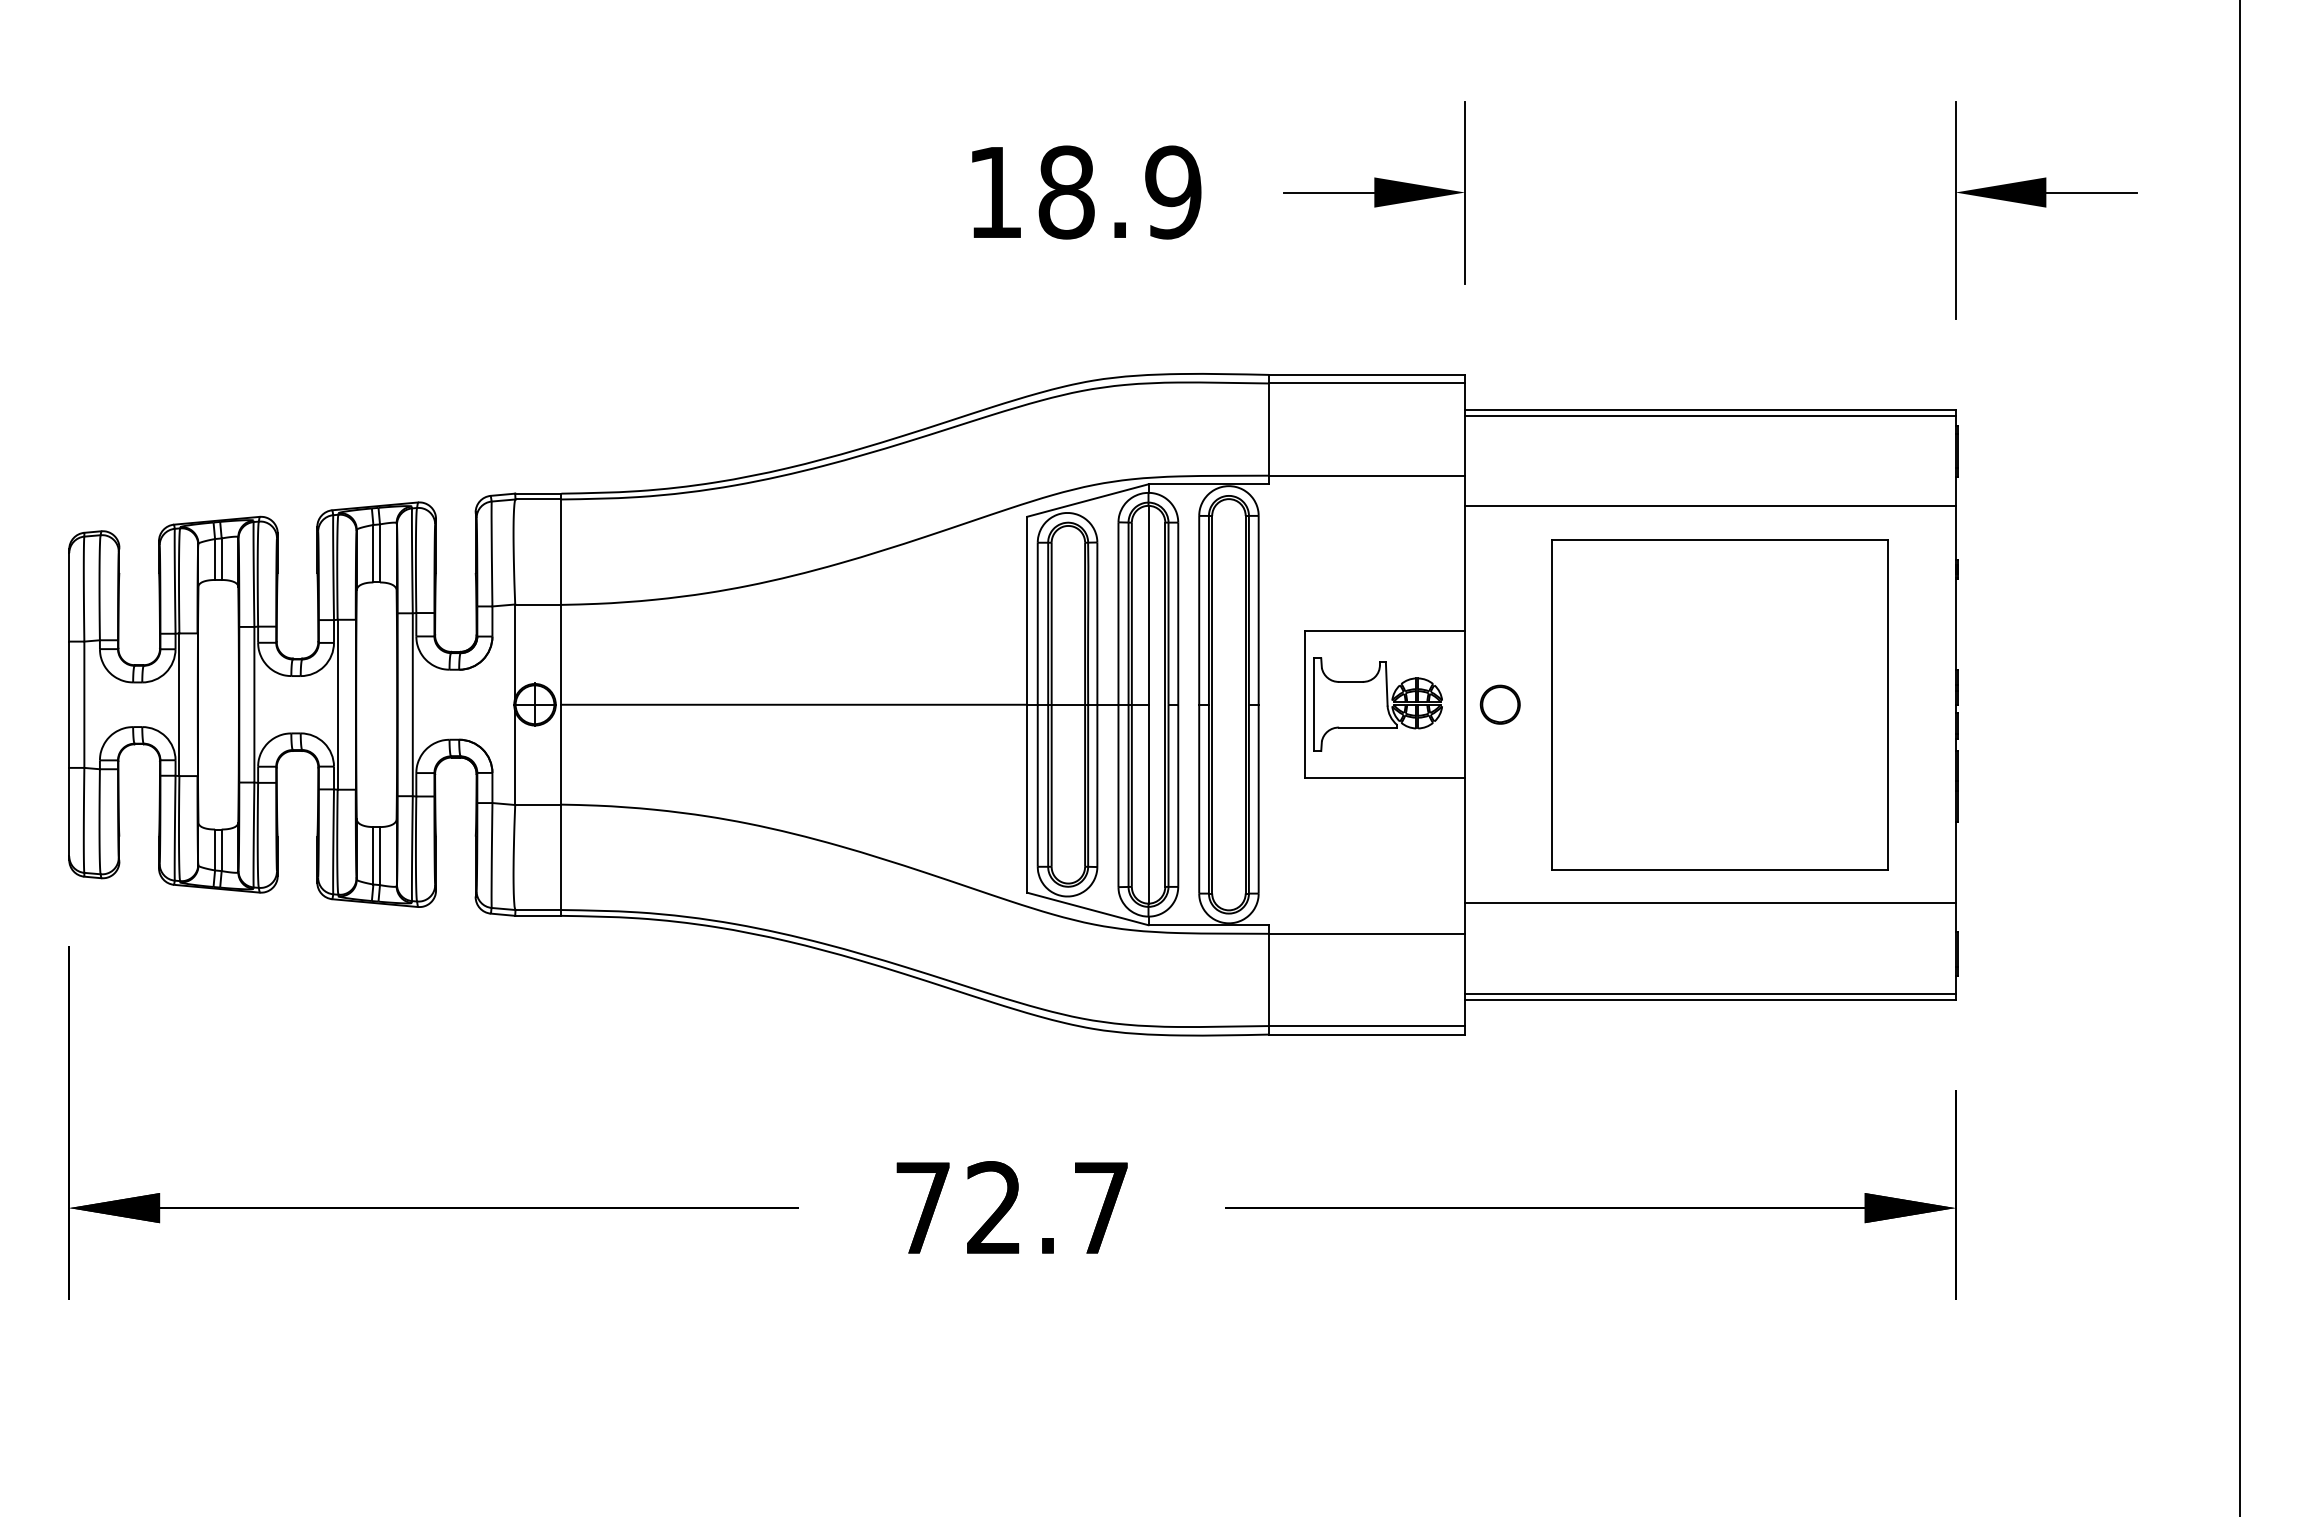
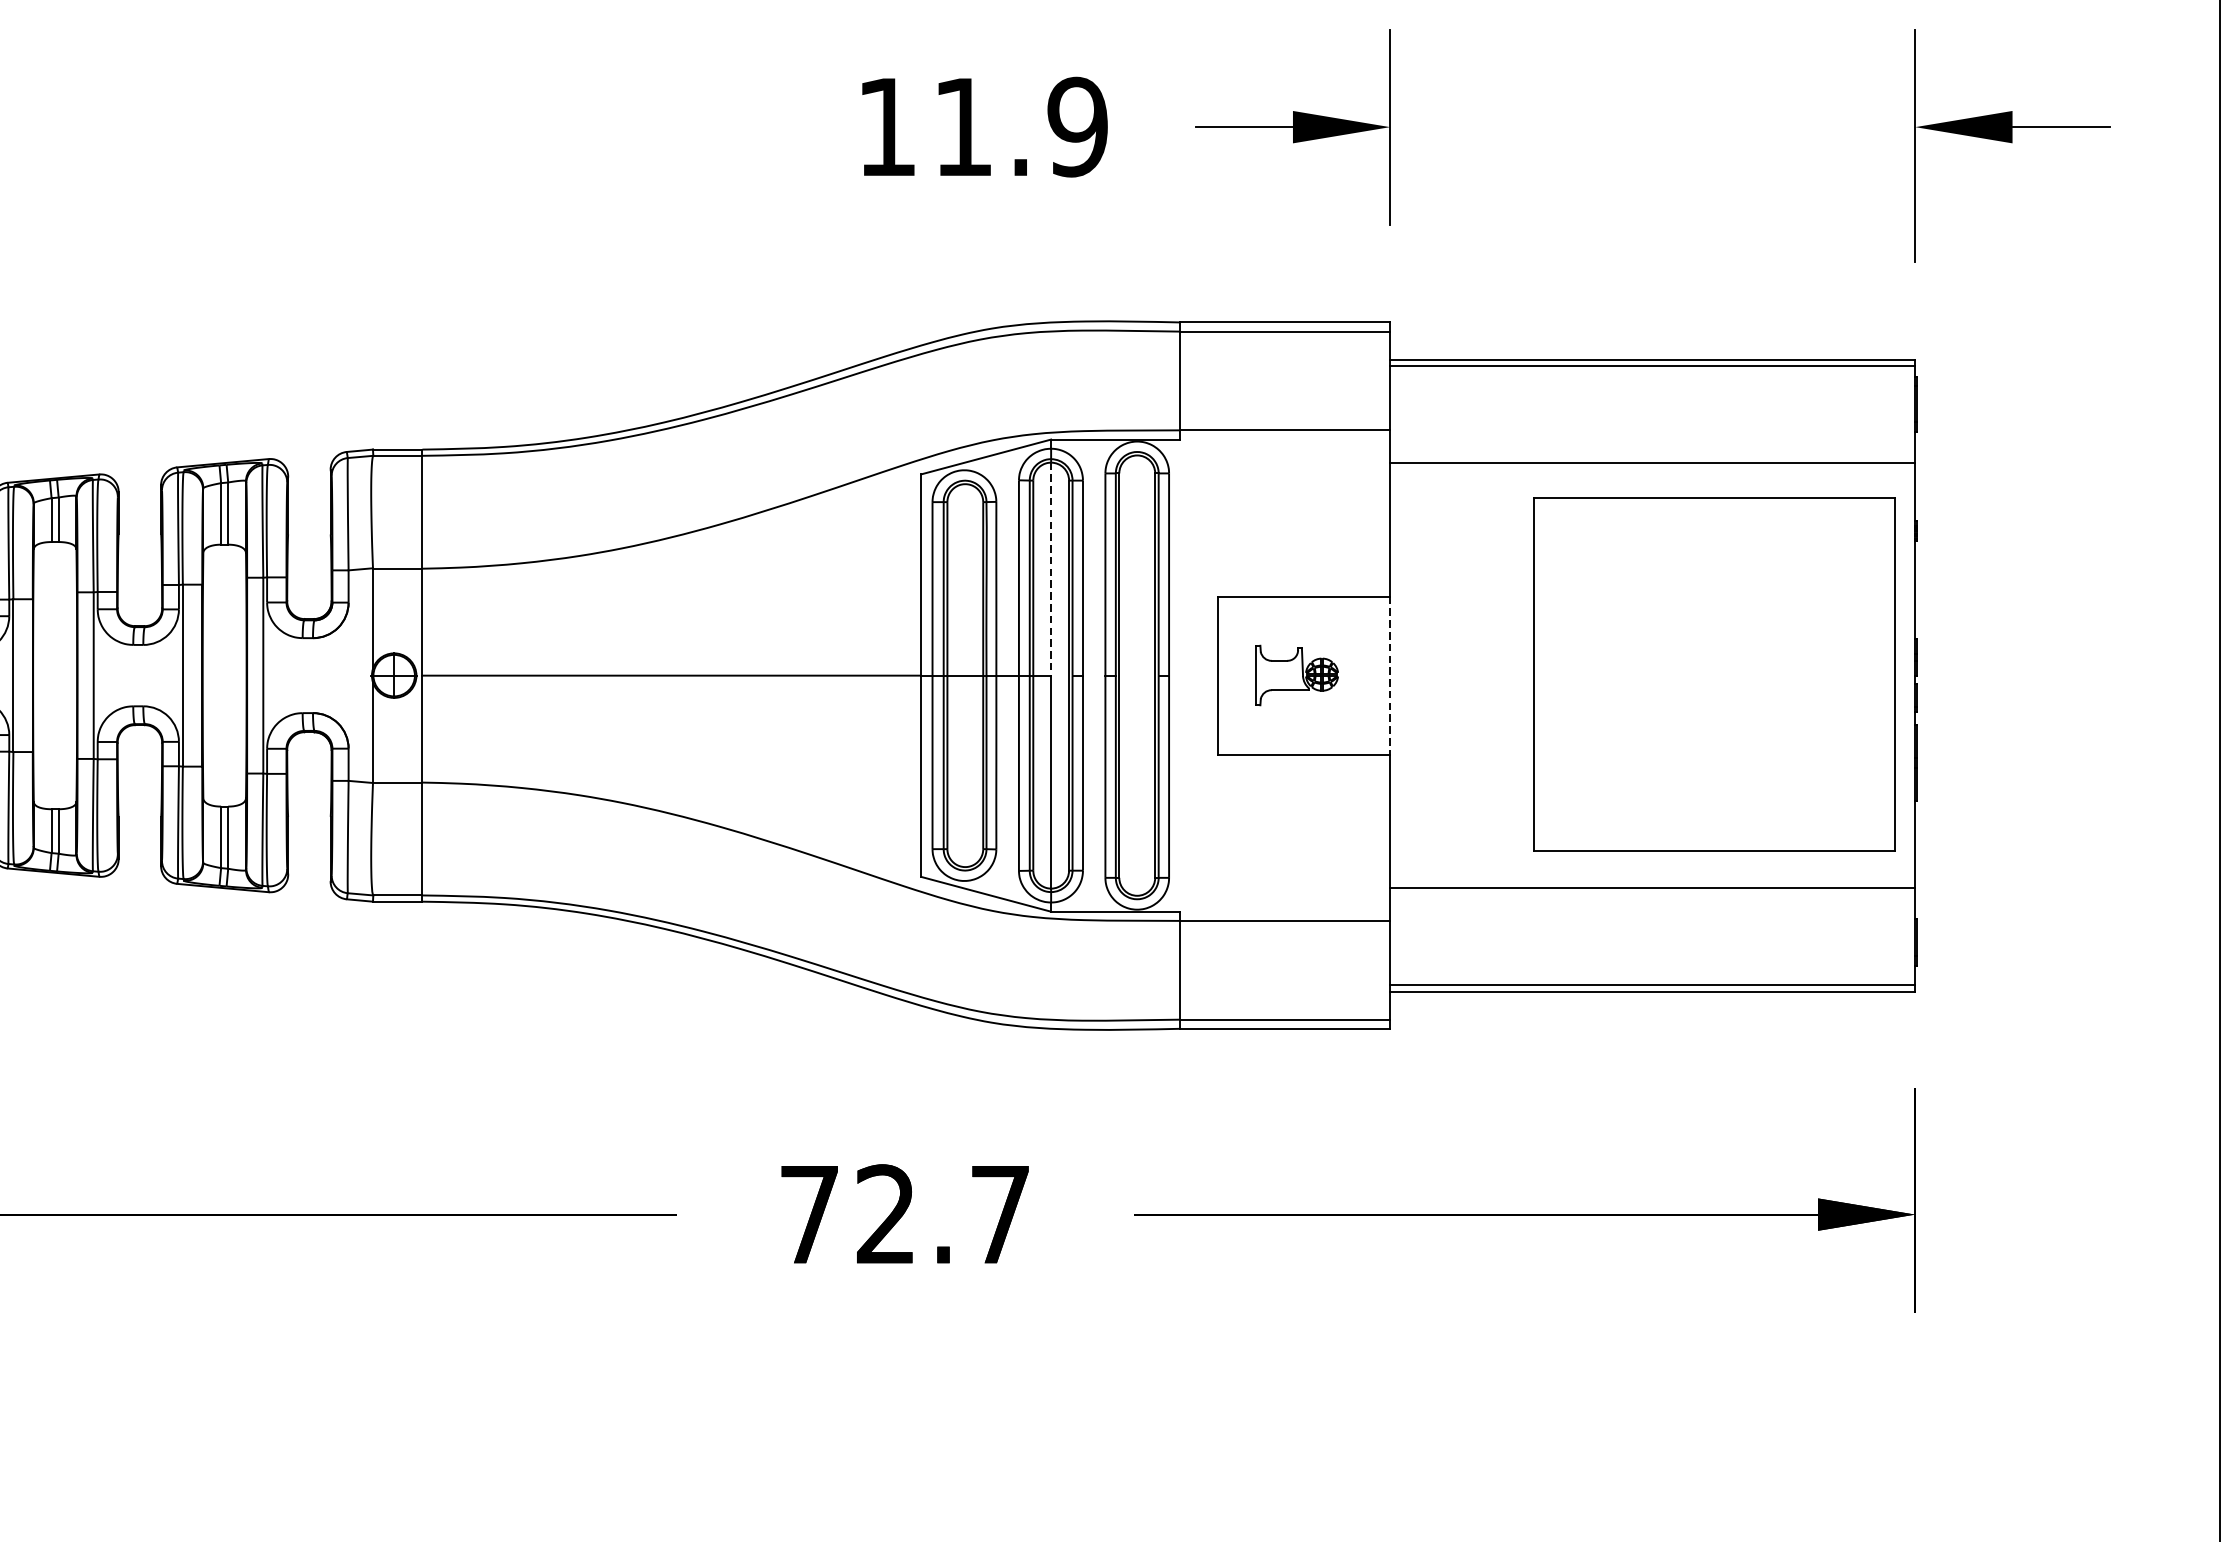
text: (1066, 192) -> (963, 127), 18.9 -> 11.9
line: (1148, 605) -> (1051, 569), solid -> dashed
part: (1377, 704) -> (1296, 675), size x0.6
line: (1465, 704) -> (1390, 675), solid -> dashed
part: (1499, 704) -> (1426, 675), removed
part: (1719, 704) -> (1713, 674), moved

